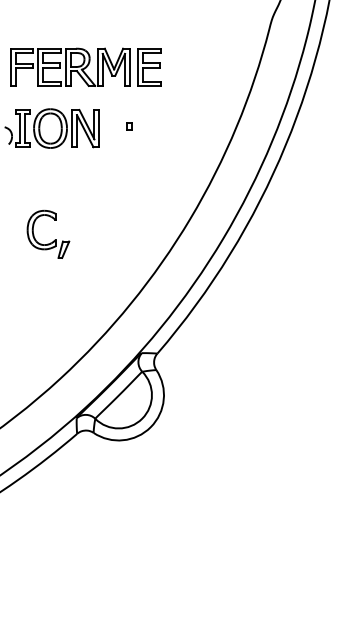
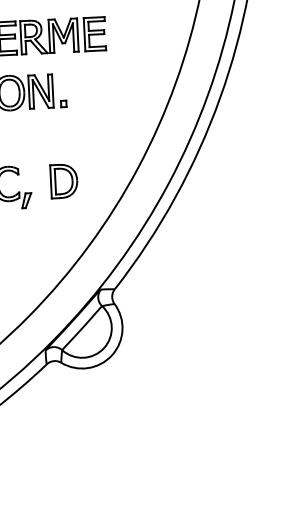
part: (129, 126) -> (63, 103), moved
part: (106, 229) -> (63, 180), added

